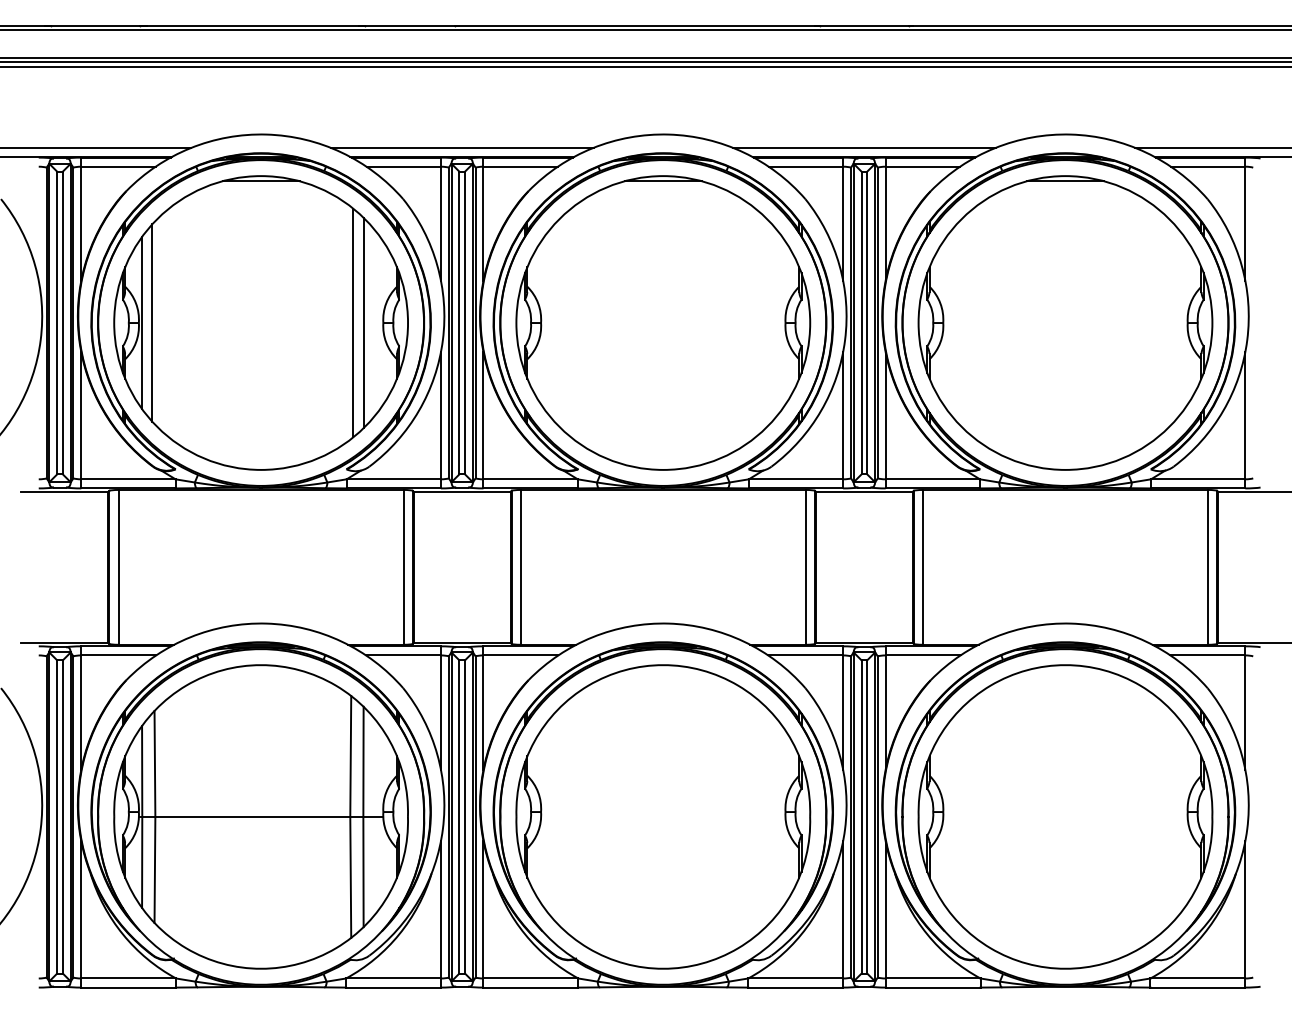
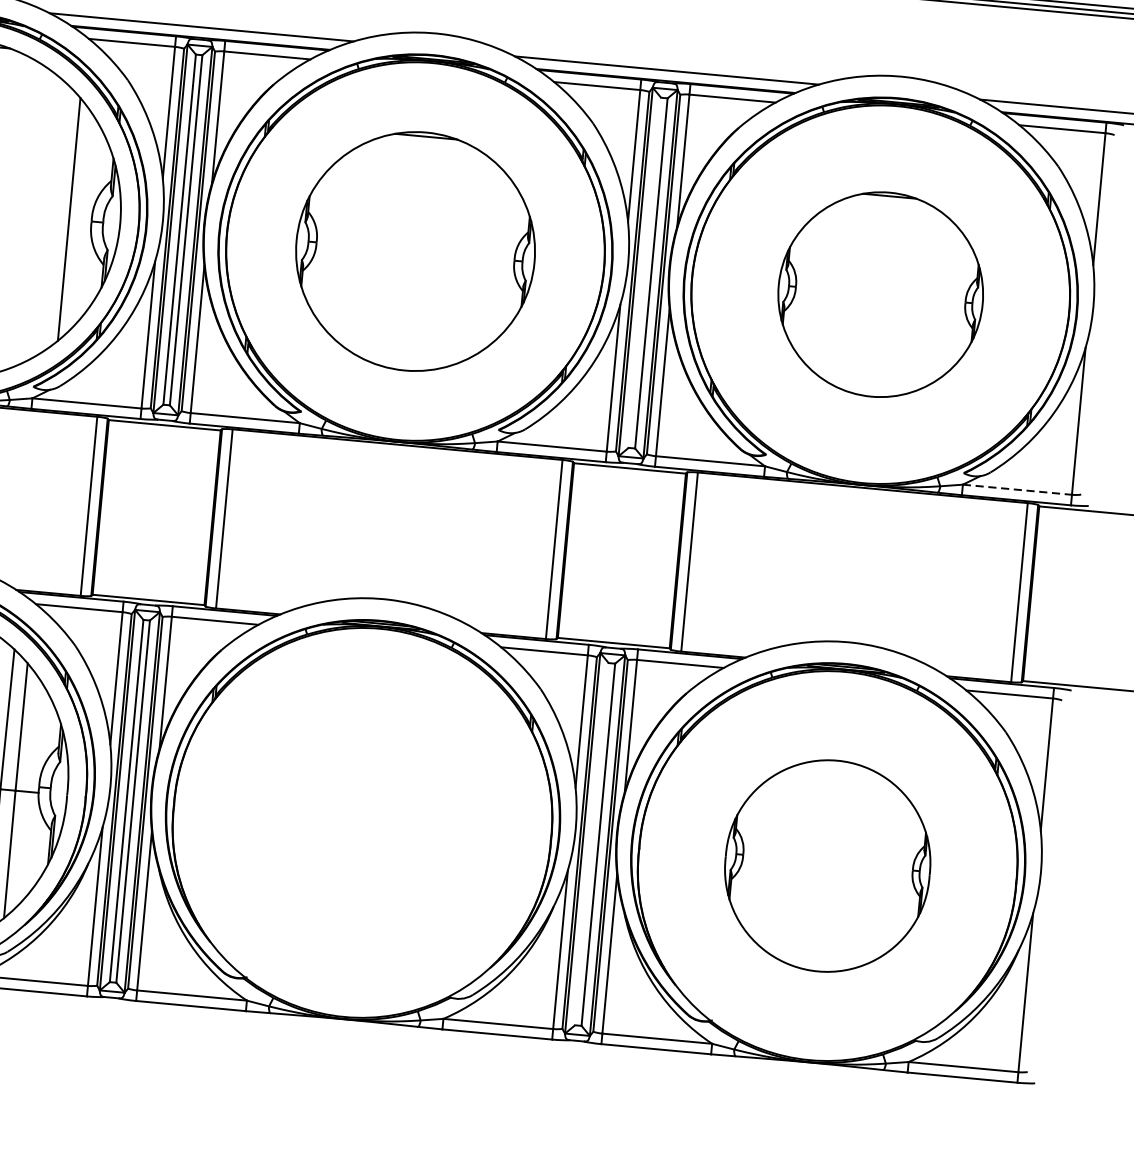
line: (353, 322) -> (57, 217), removed
part: (663, 322) -> (415, 250), size x0.7
line: (861, 322) -> (644, 272), removed
part: (1065, 322) -> (880, 294), size x0.6
line: (1198, 479) -> (1017, 489), solid -> dashed
part: (663, 816) -> (362, 822), removed
line: (861, 816) -> (591, 843), removed
part: (1065, 816) -> (827, 865), size x0.6

